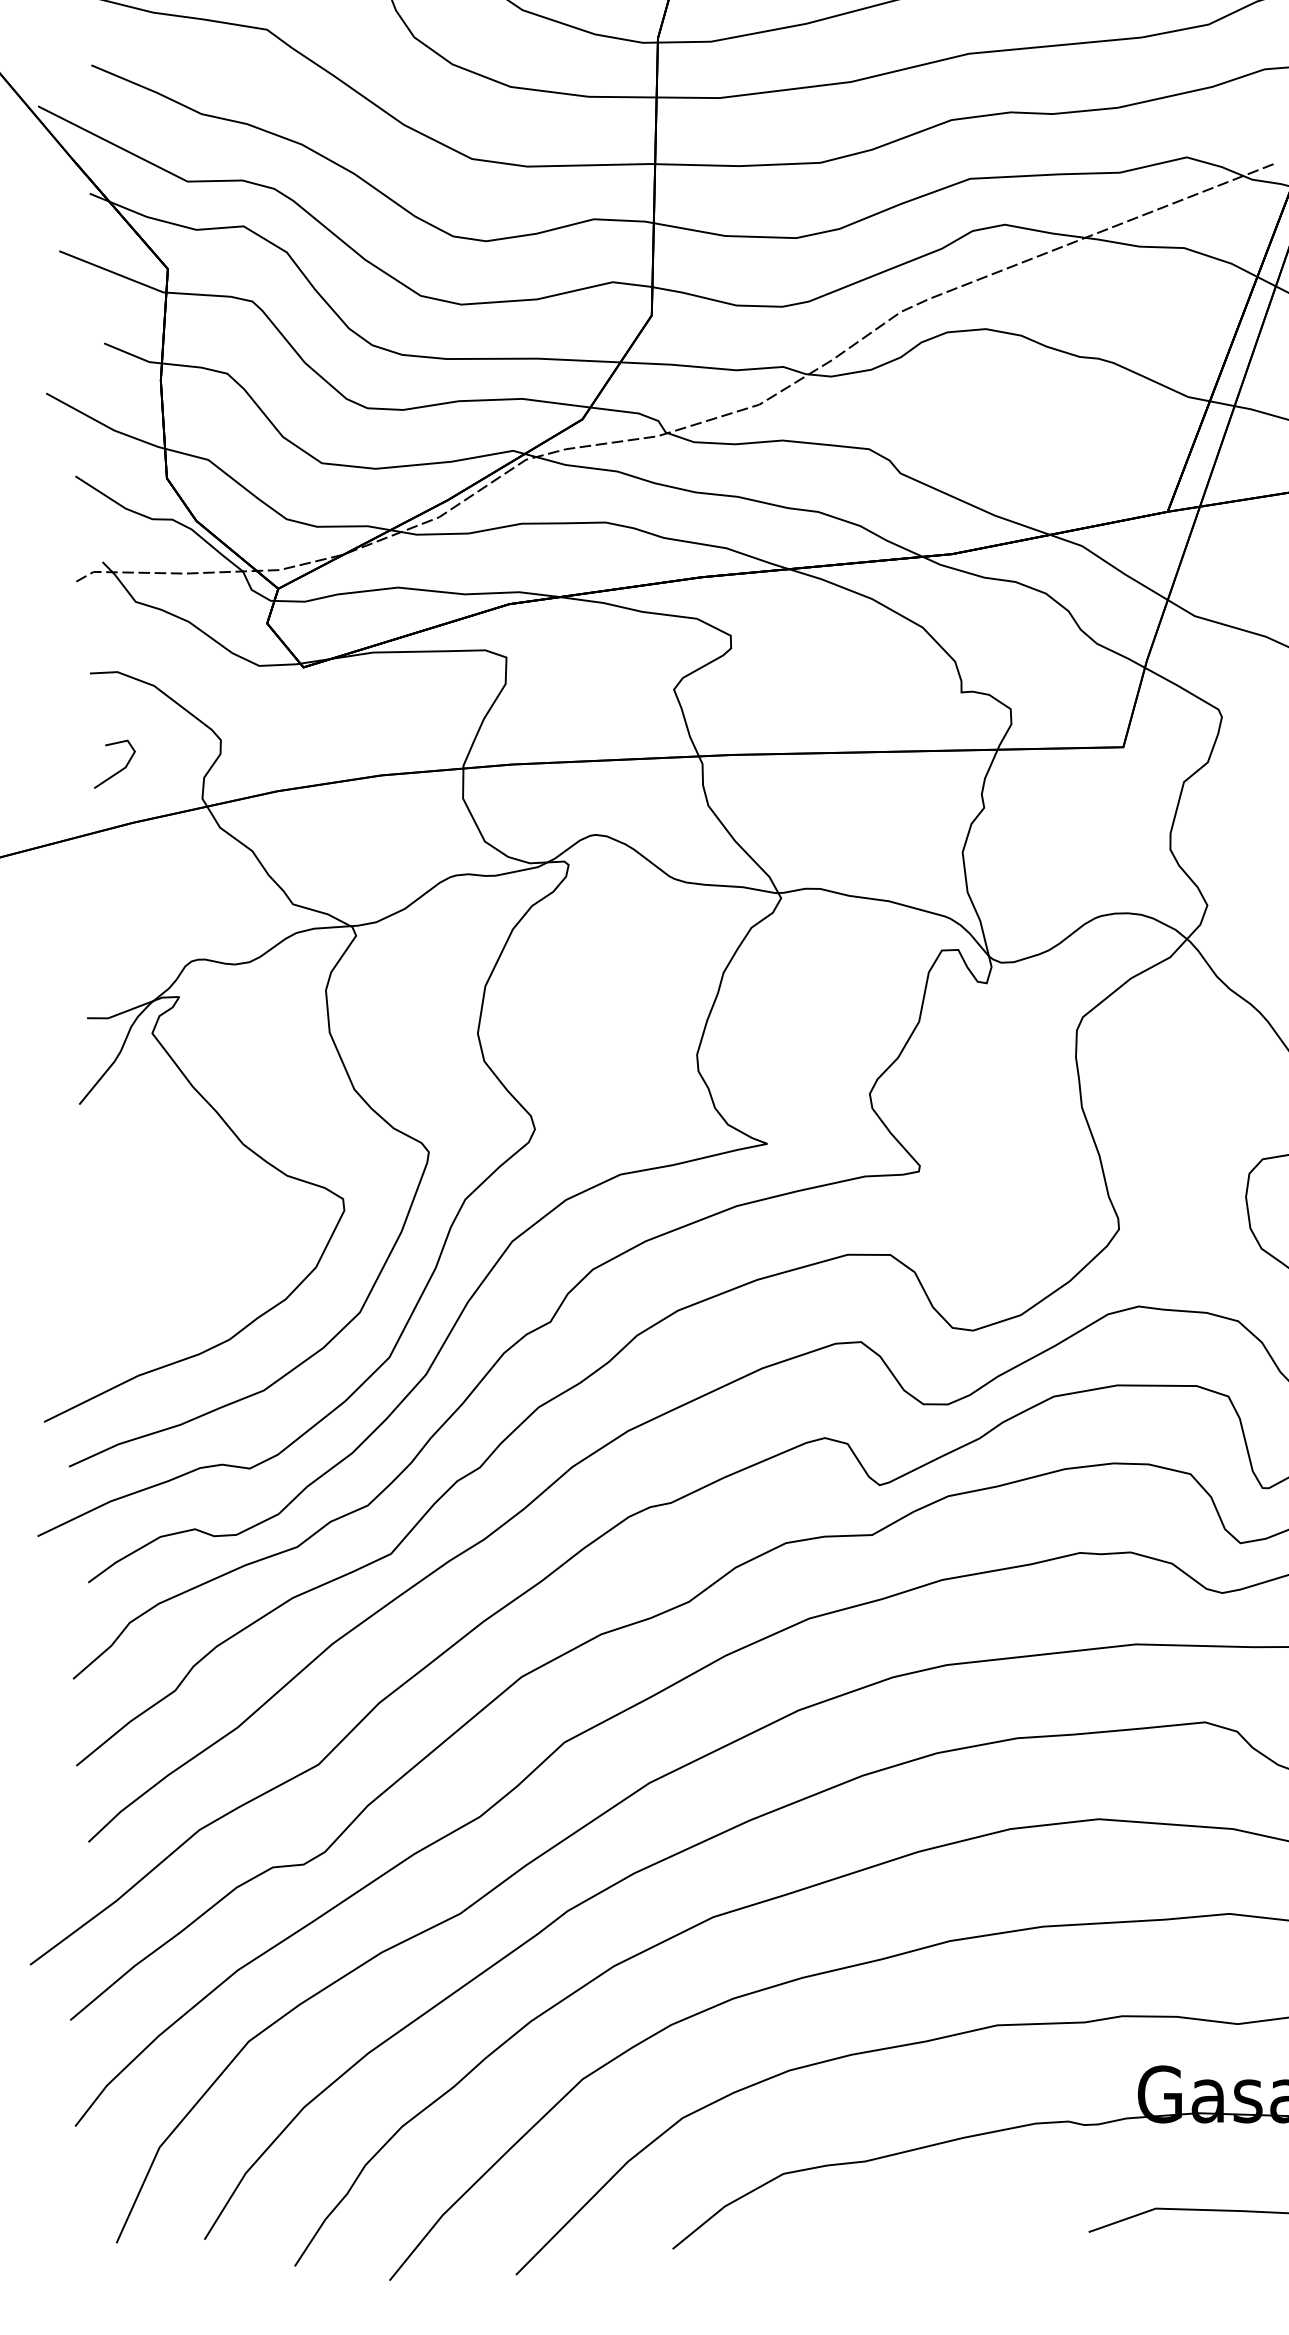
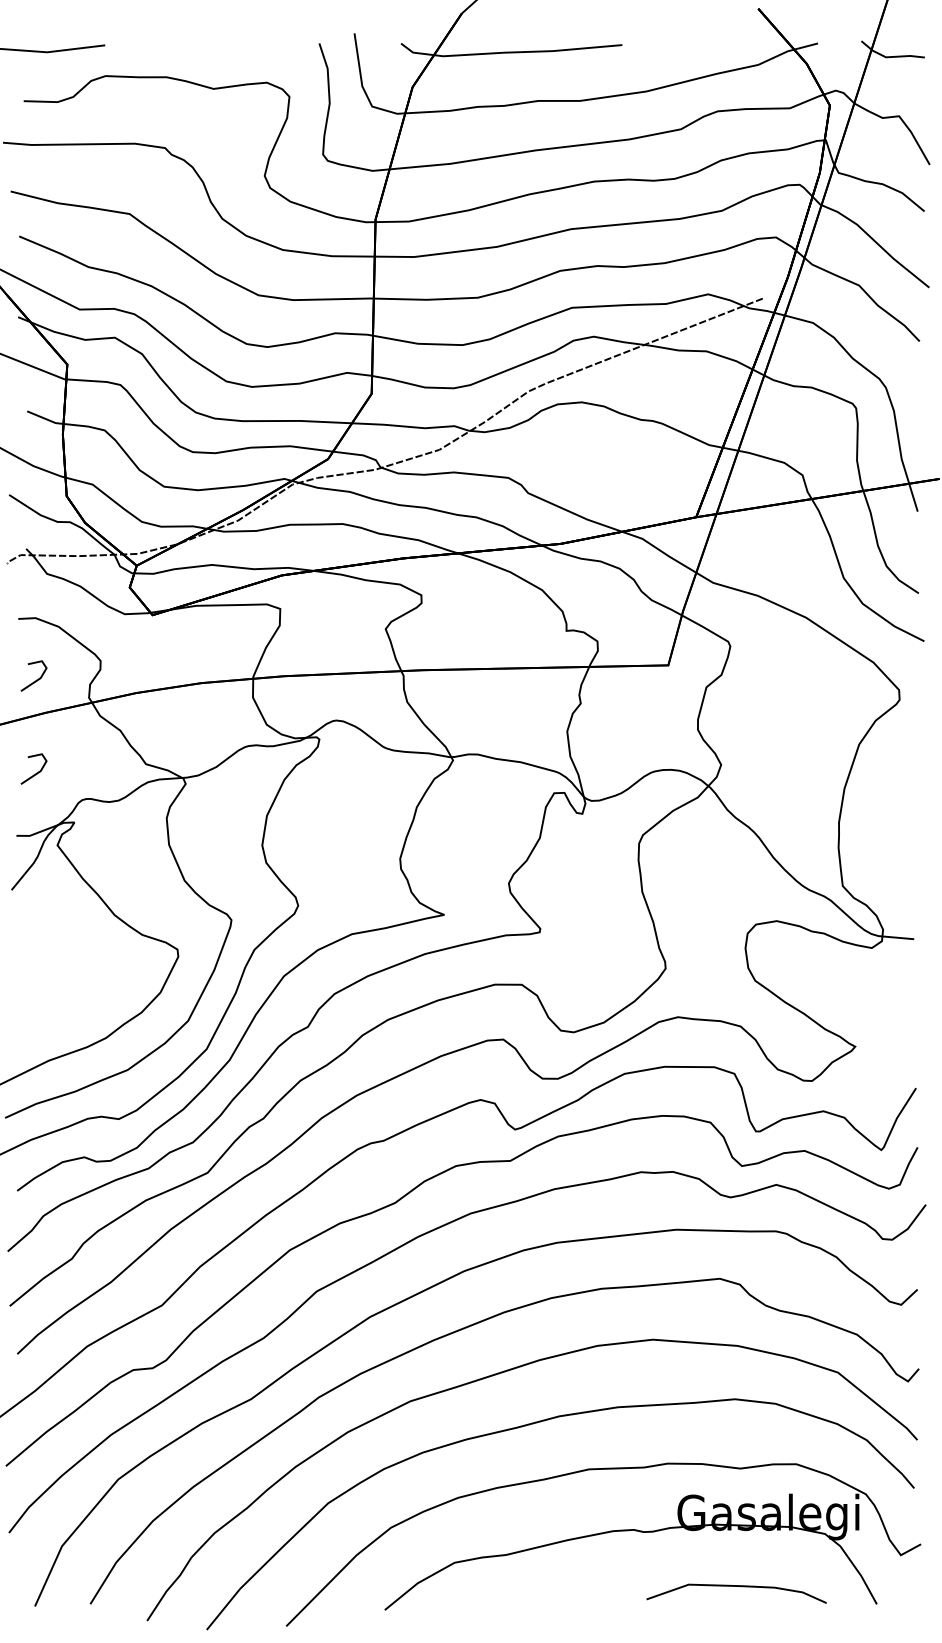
line: (118, 917) -> (36, 772), added

